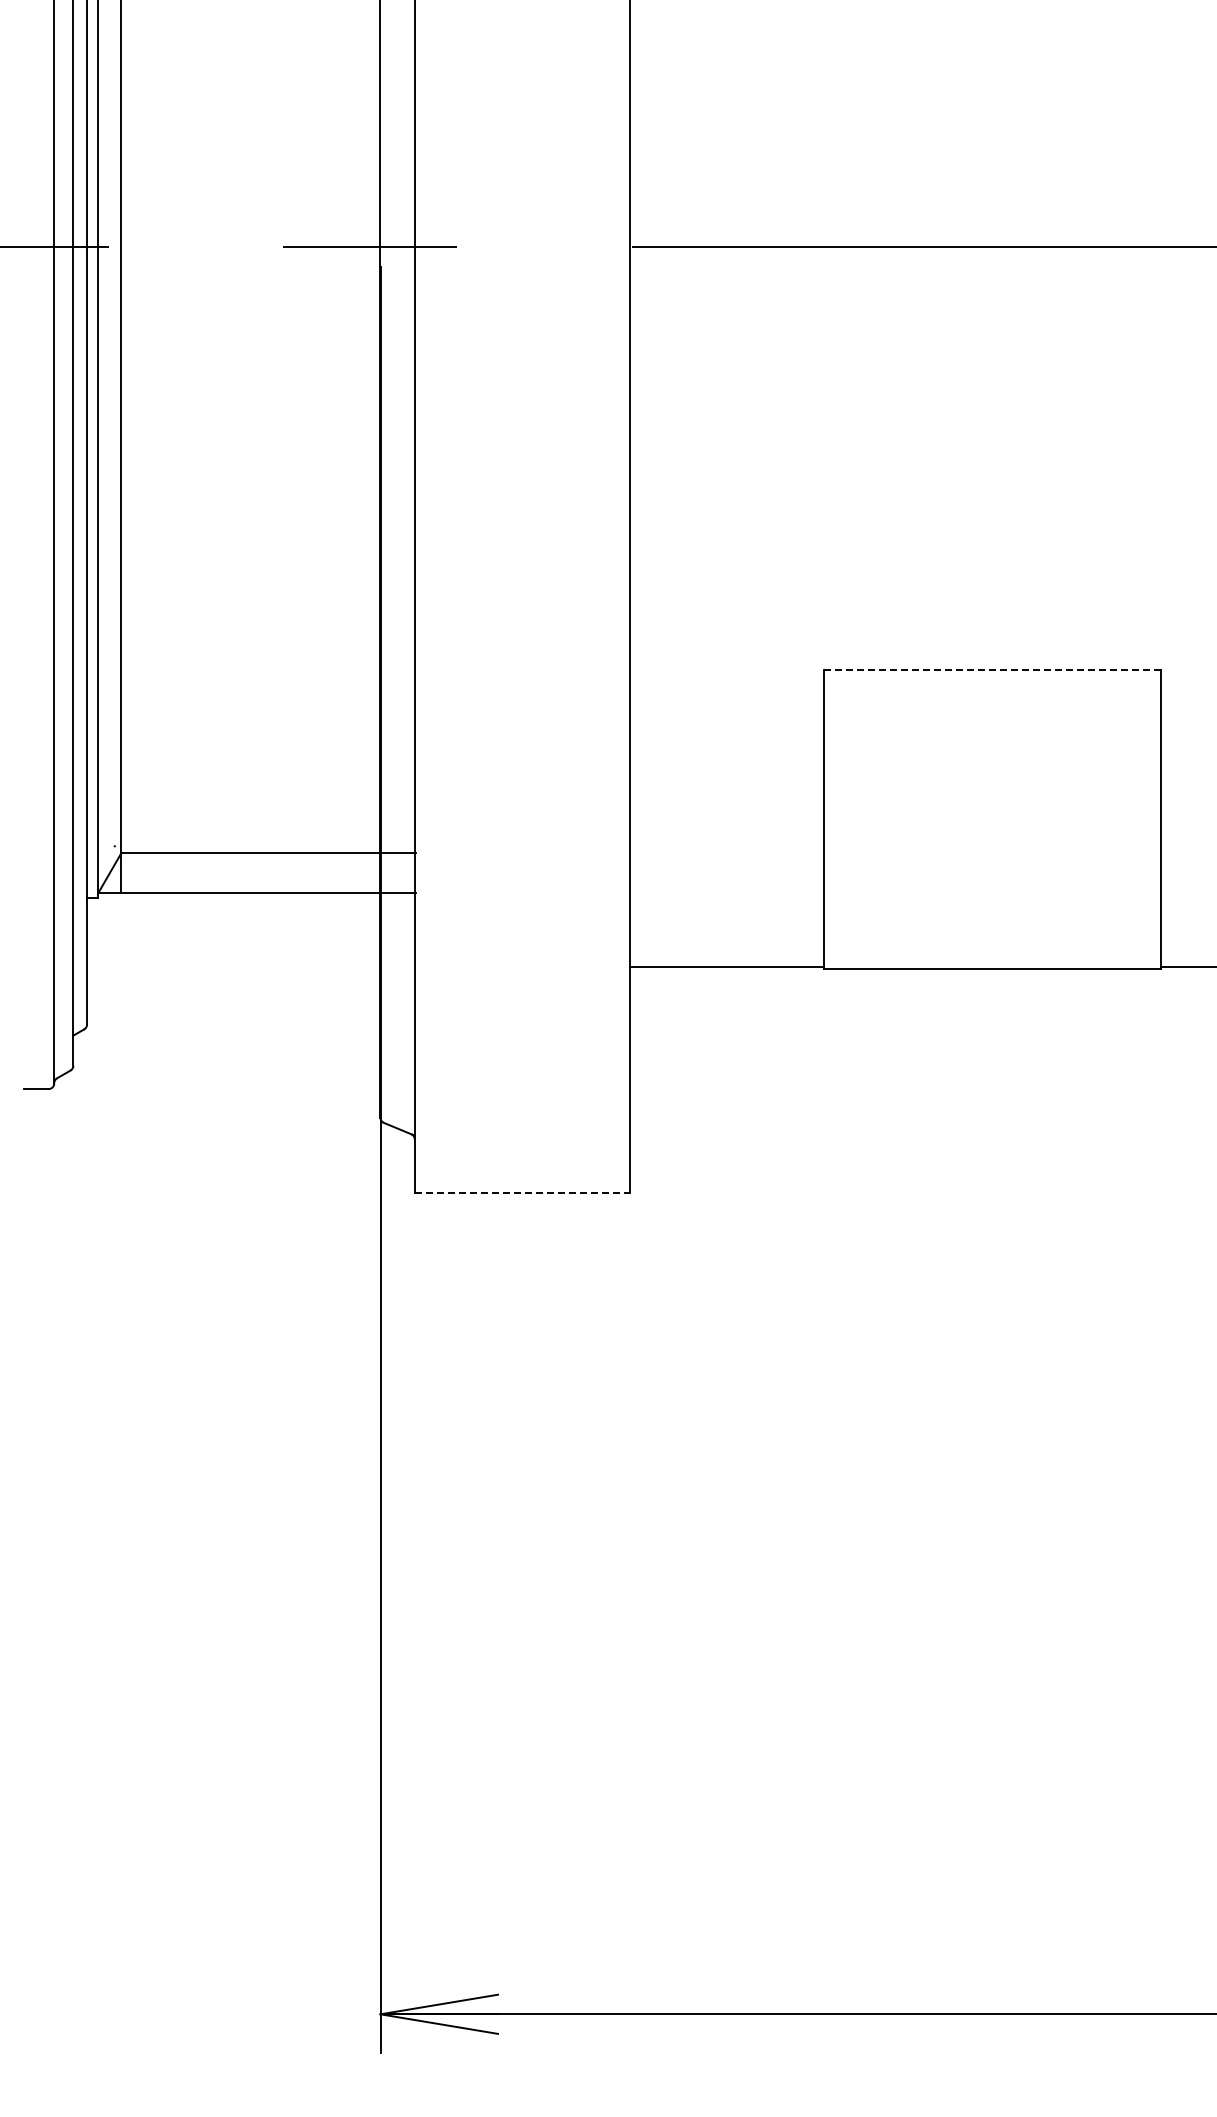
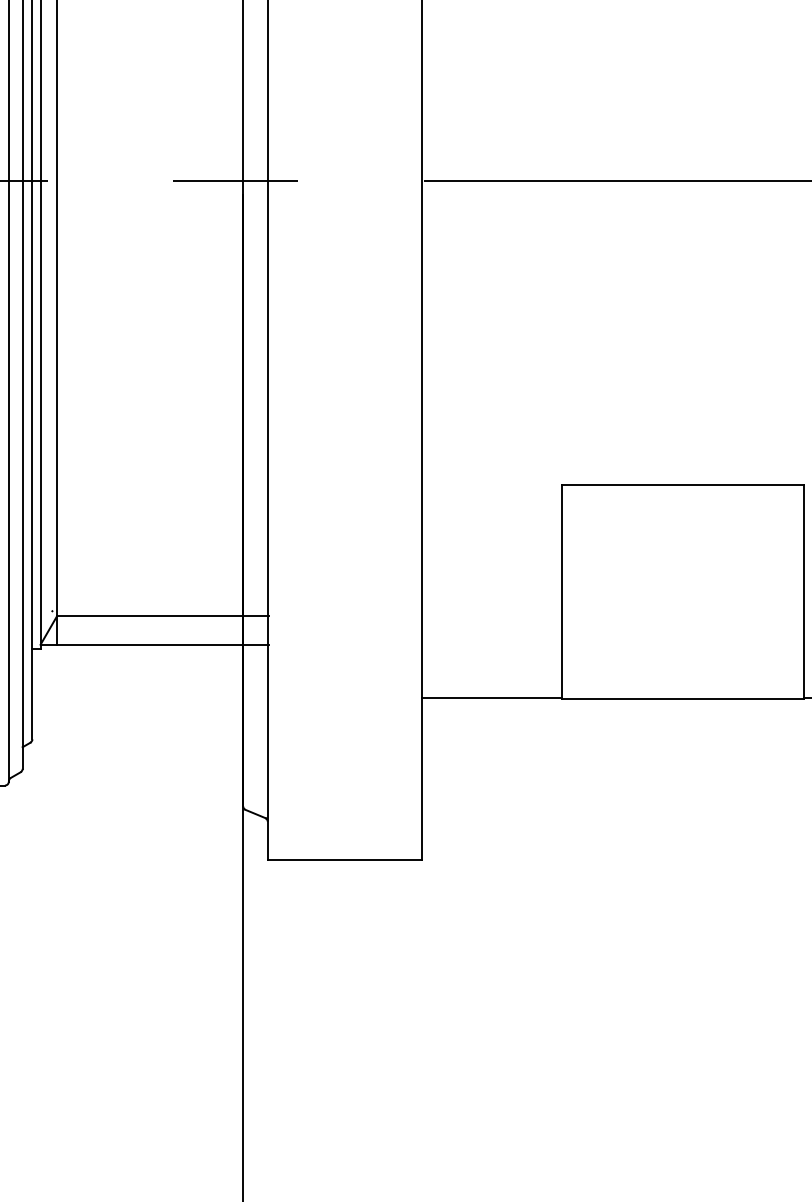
line: (993, 669) -> (683, 484), dashed -> solid
line: (522, 1193) -> (345, 860), dashed -> solid

